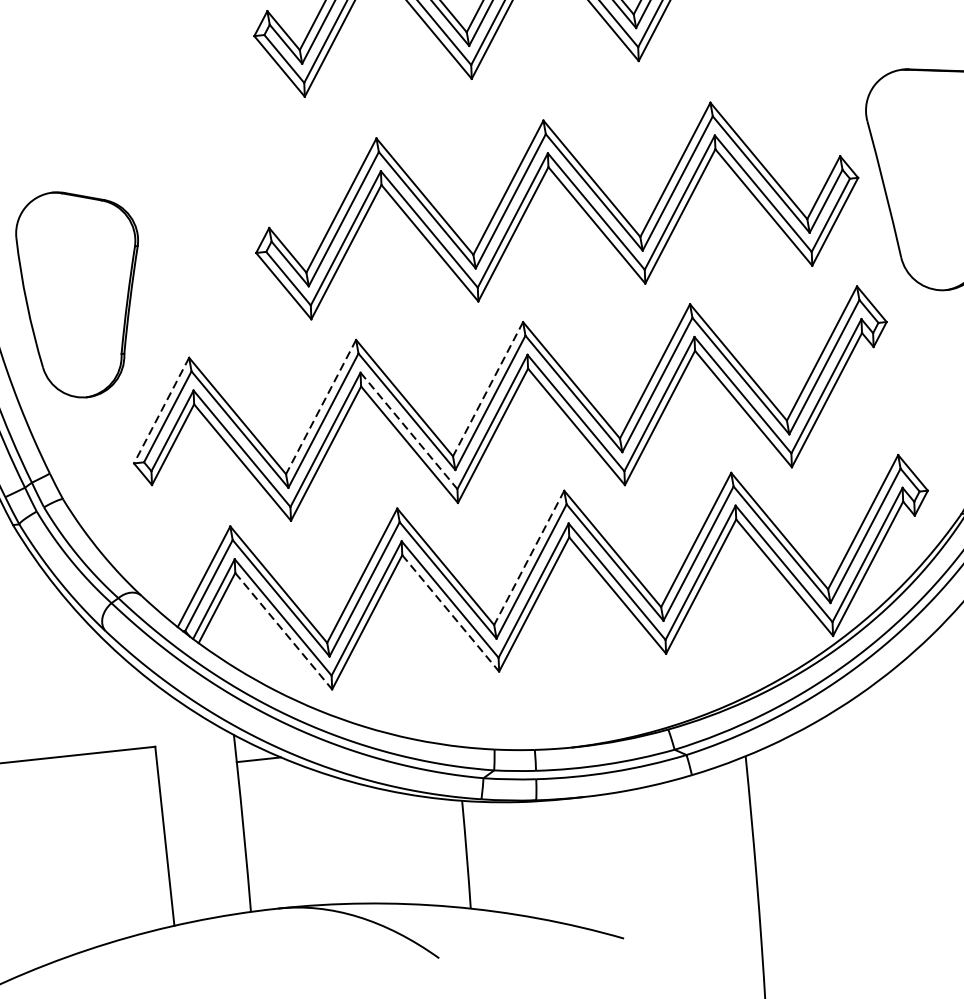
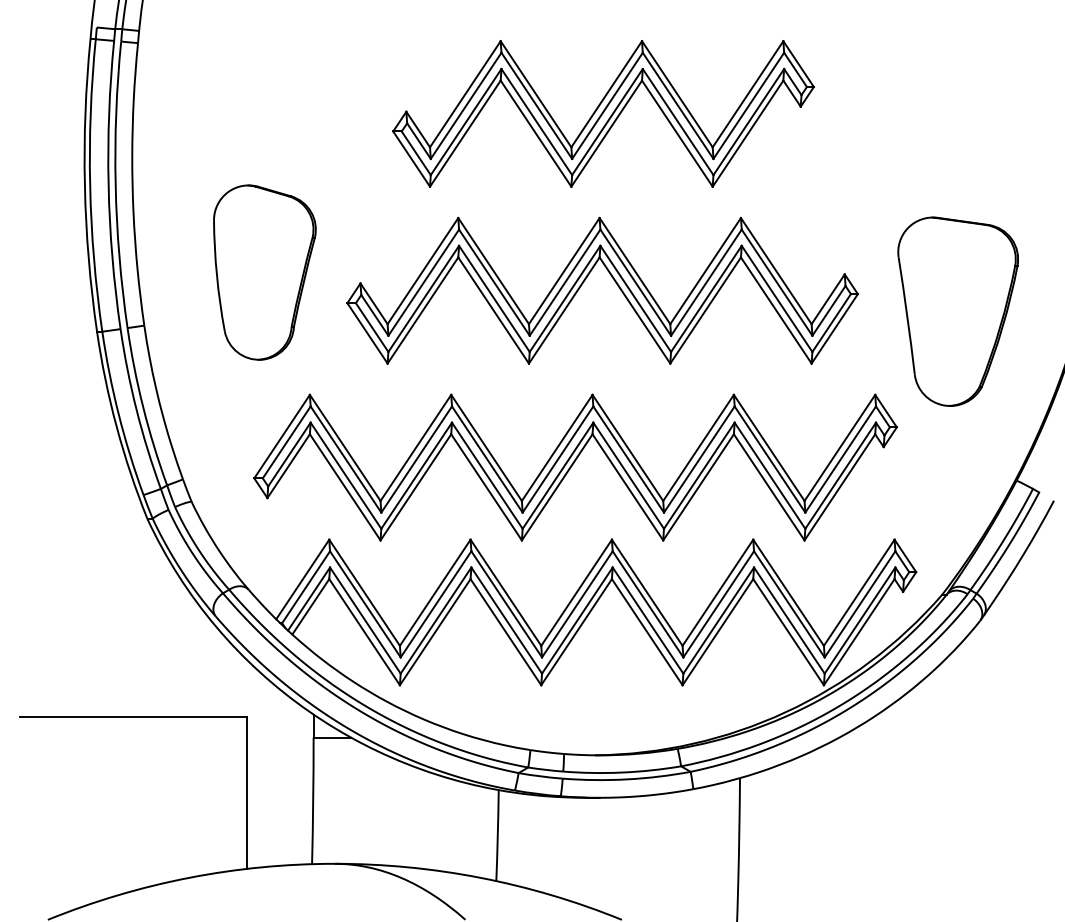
part: (570, 195) -> (615, 283), moved
part: (82, 293) -> (264, 272), moved
line: (488, 388) -> (557, 447), dashed -> solid
line: (320, 406) -> (415, 447), dashed -> solid
line: (160, 411) -> (281, 437), dashed -> solid
line: (409, 430) -> (487, 475), dashed -> solid
line: (529, 557) -> (576, 592), dashed -> solid
line: (450, 613) -> (505, 632), dashed -> solid
line: (283, 631) -> (364, 632), dashed -> solid

